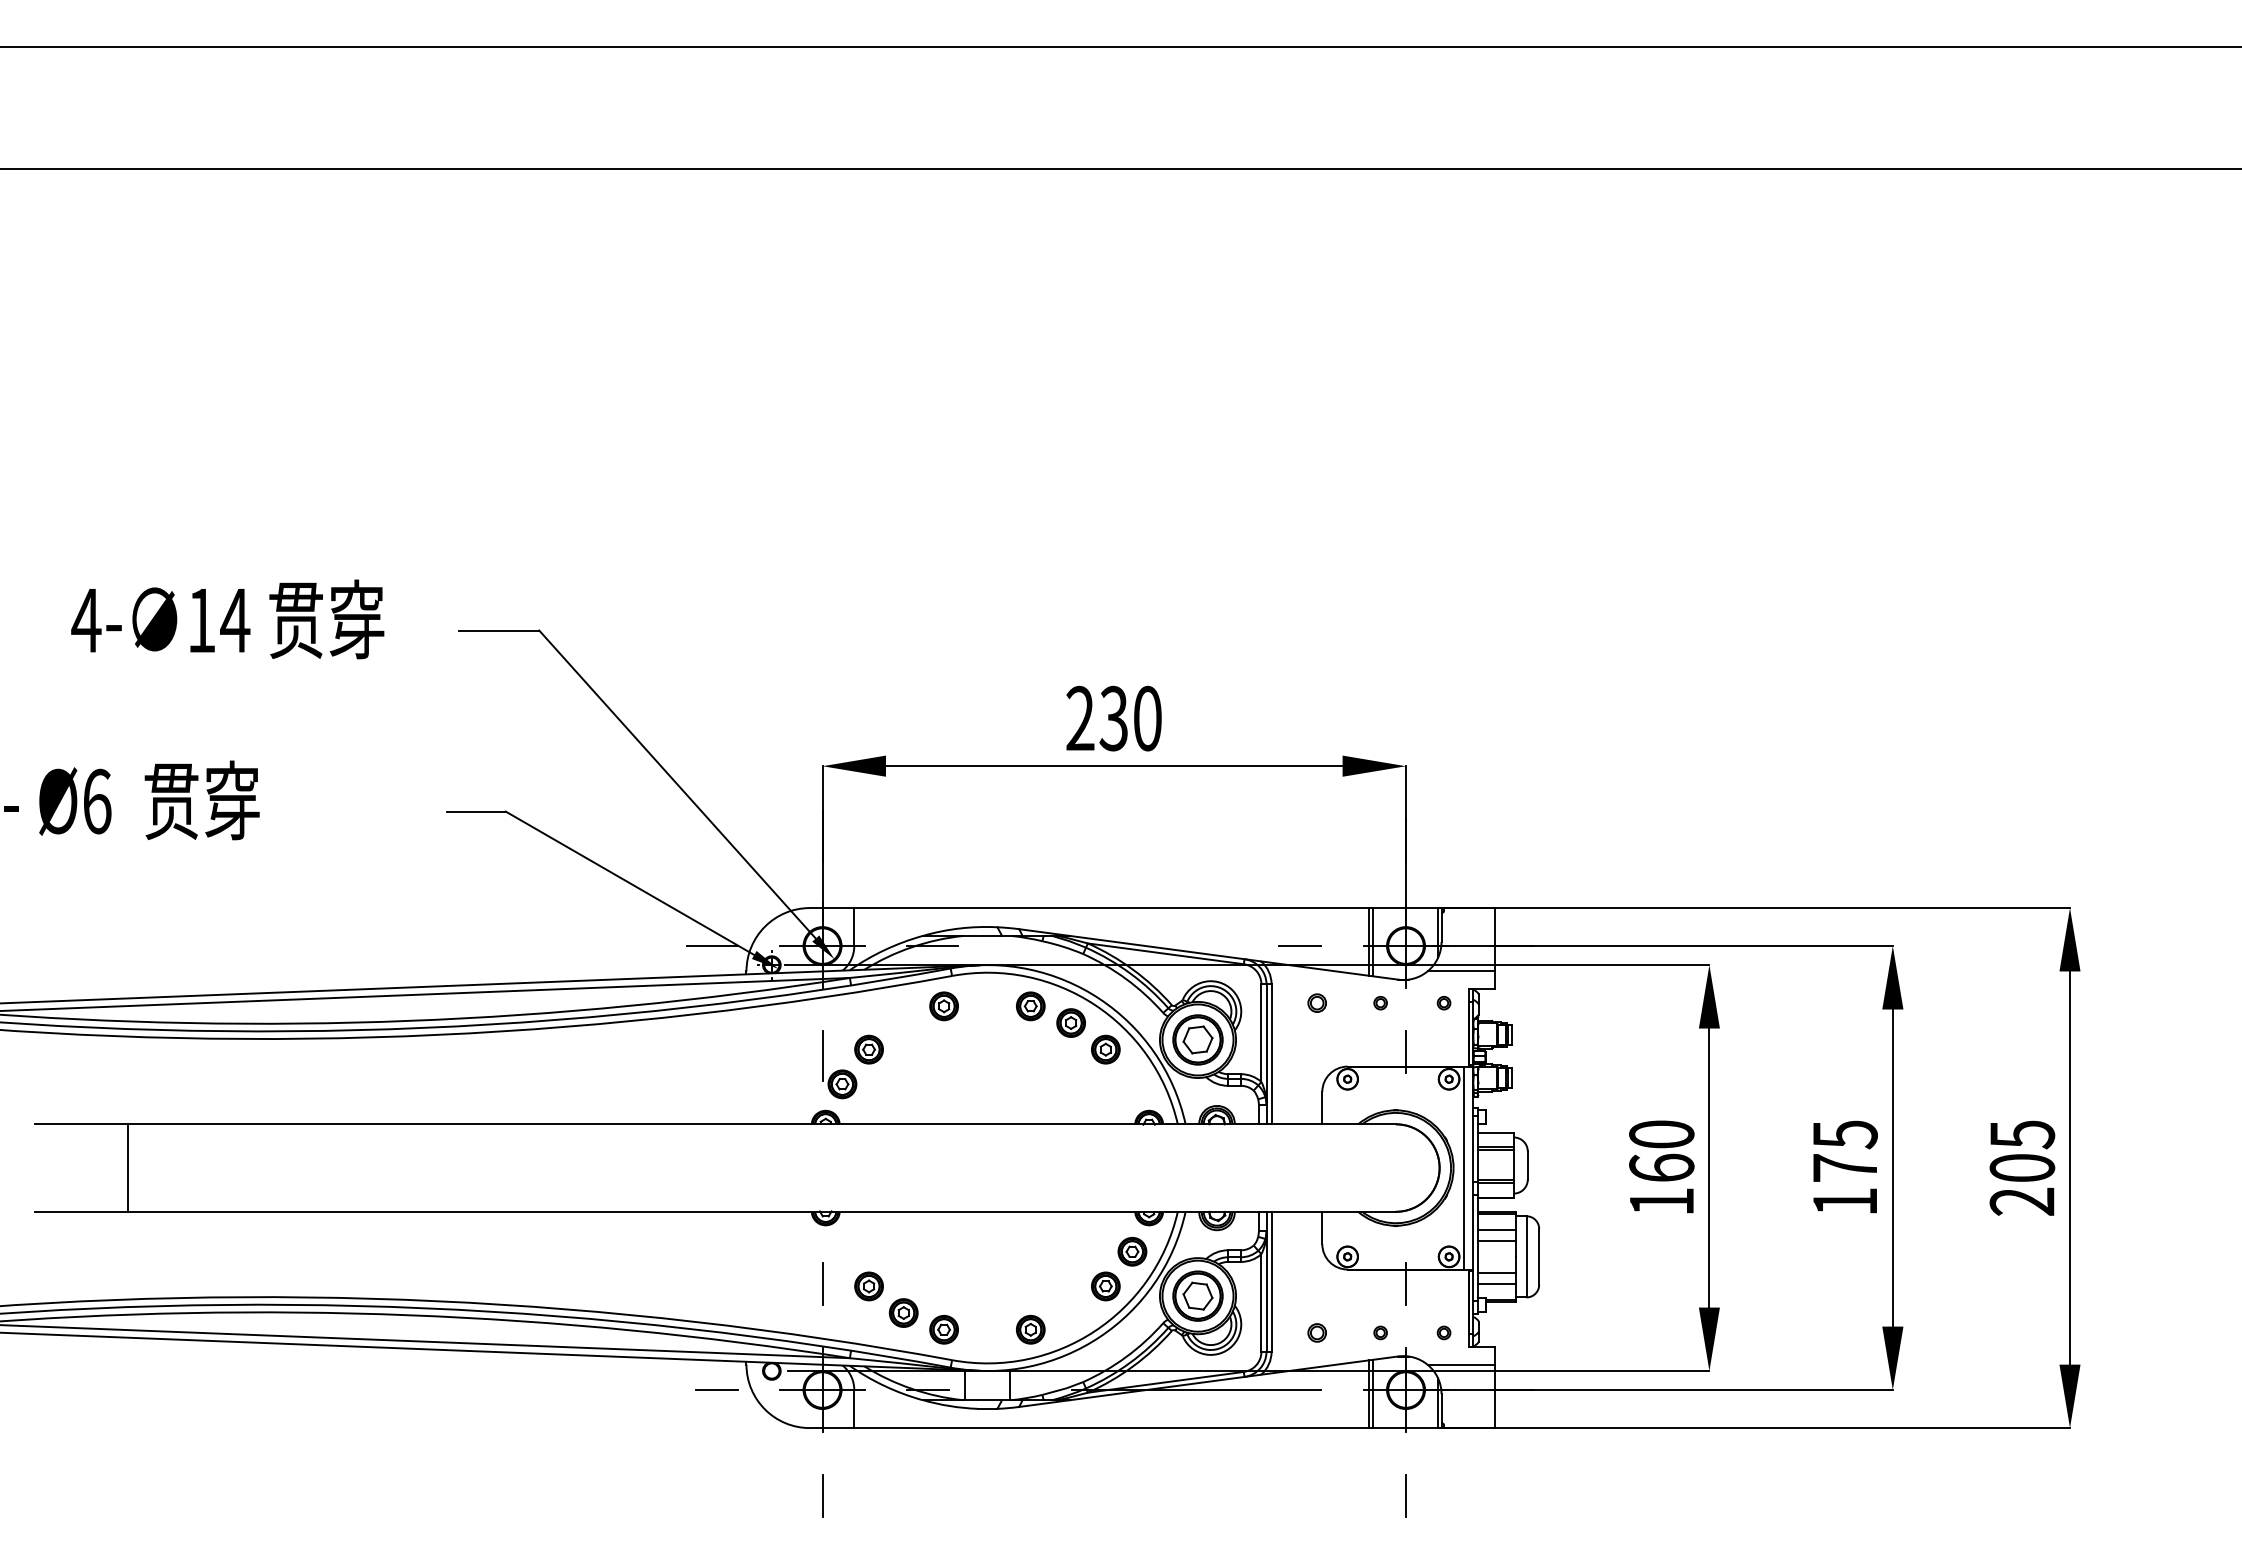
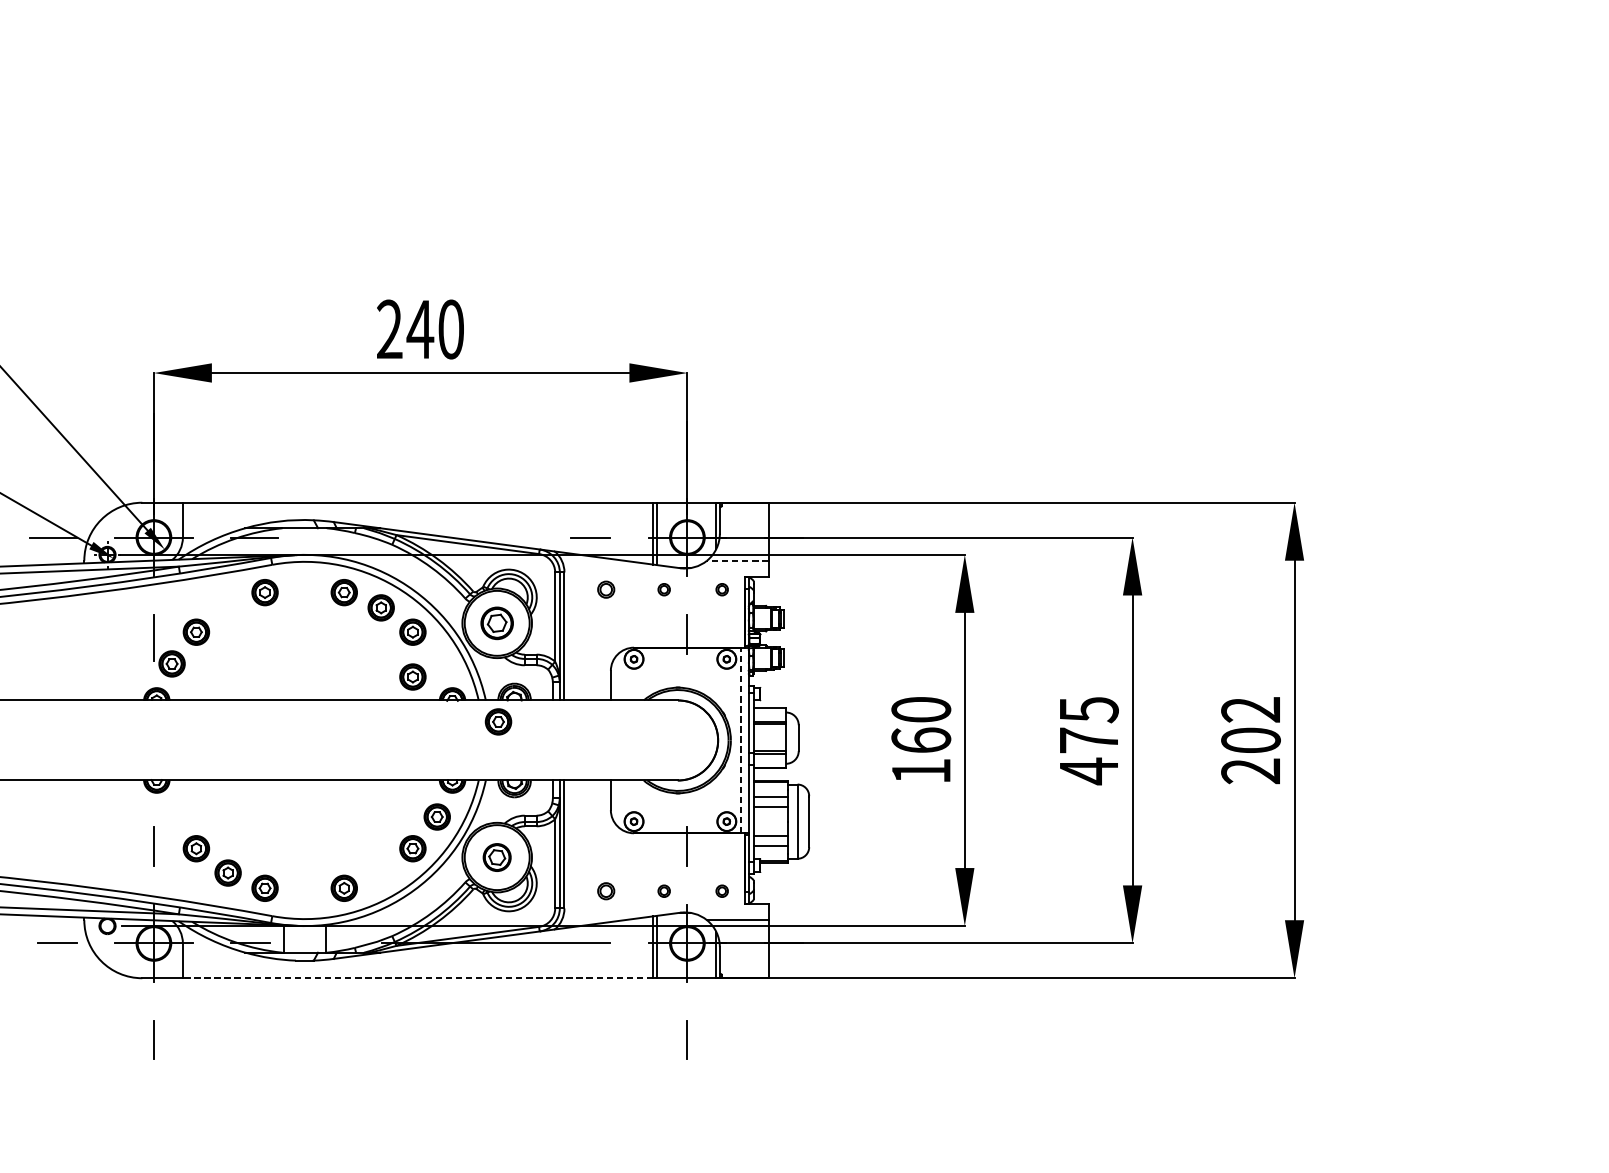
text: (1113, 718) -> (419, 329), 230 -> 240
line: (1461, 971) -> (738, 560), solid -> dashed
part: (1197, 1039) -> (496, 622), size x0.7
part: (1105, 1098) -> (412, 676), added
text: (2022, 1134) -> (1251, 709), 205 -> 202
part: (1199, 1147) -> (498, 721), added
line: (1464, 1167) -> (740, 739), solid -> dashed
text: (1844, 1201) -> (1088, 771), 175 -> 475
part: (1197, 1295) -> (496, 857), size x0.6
line: (1110, 1428) -> (417, 978), solid -> dashed

